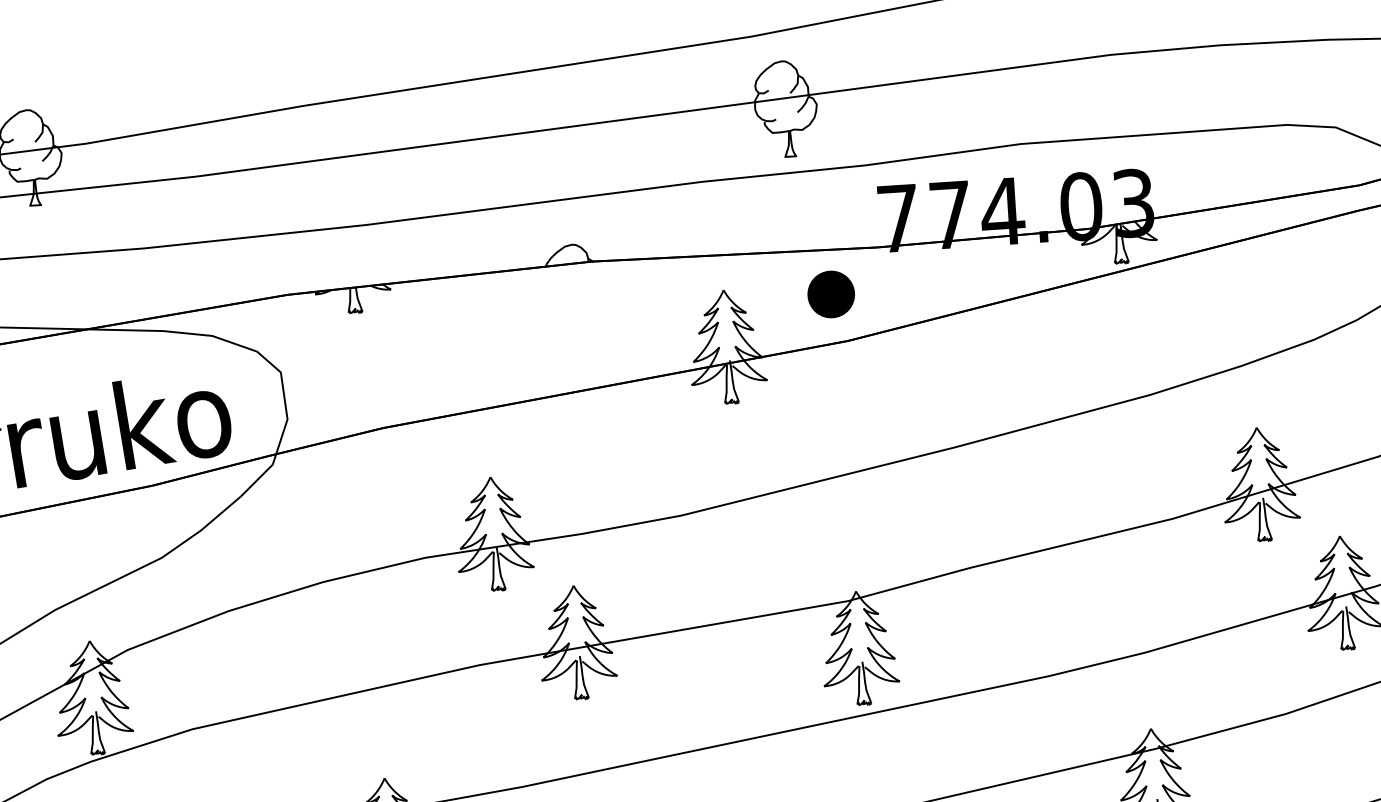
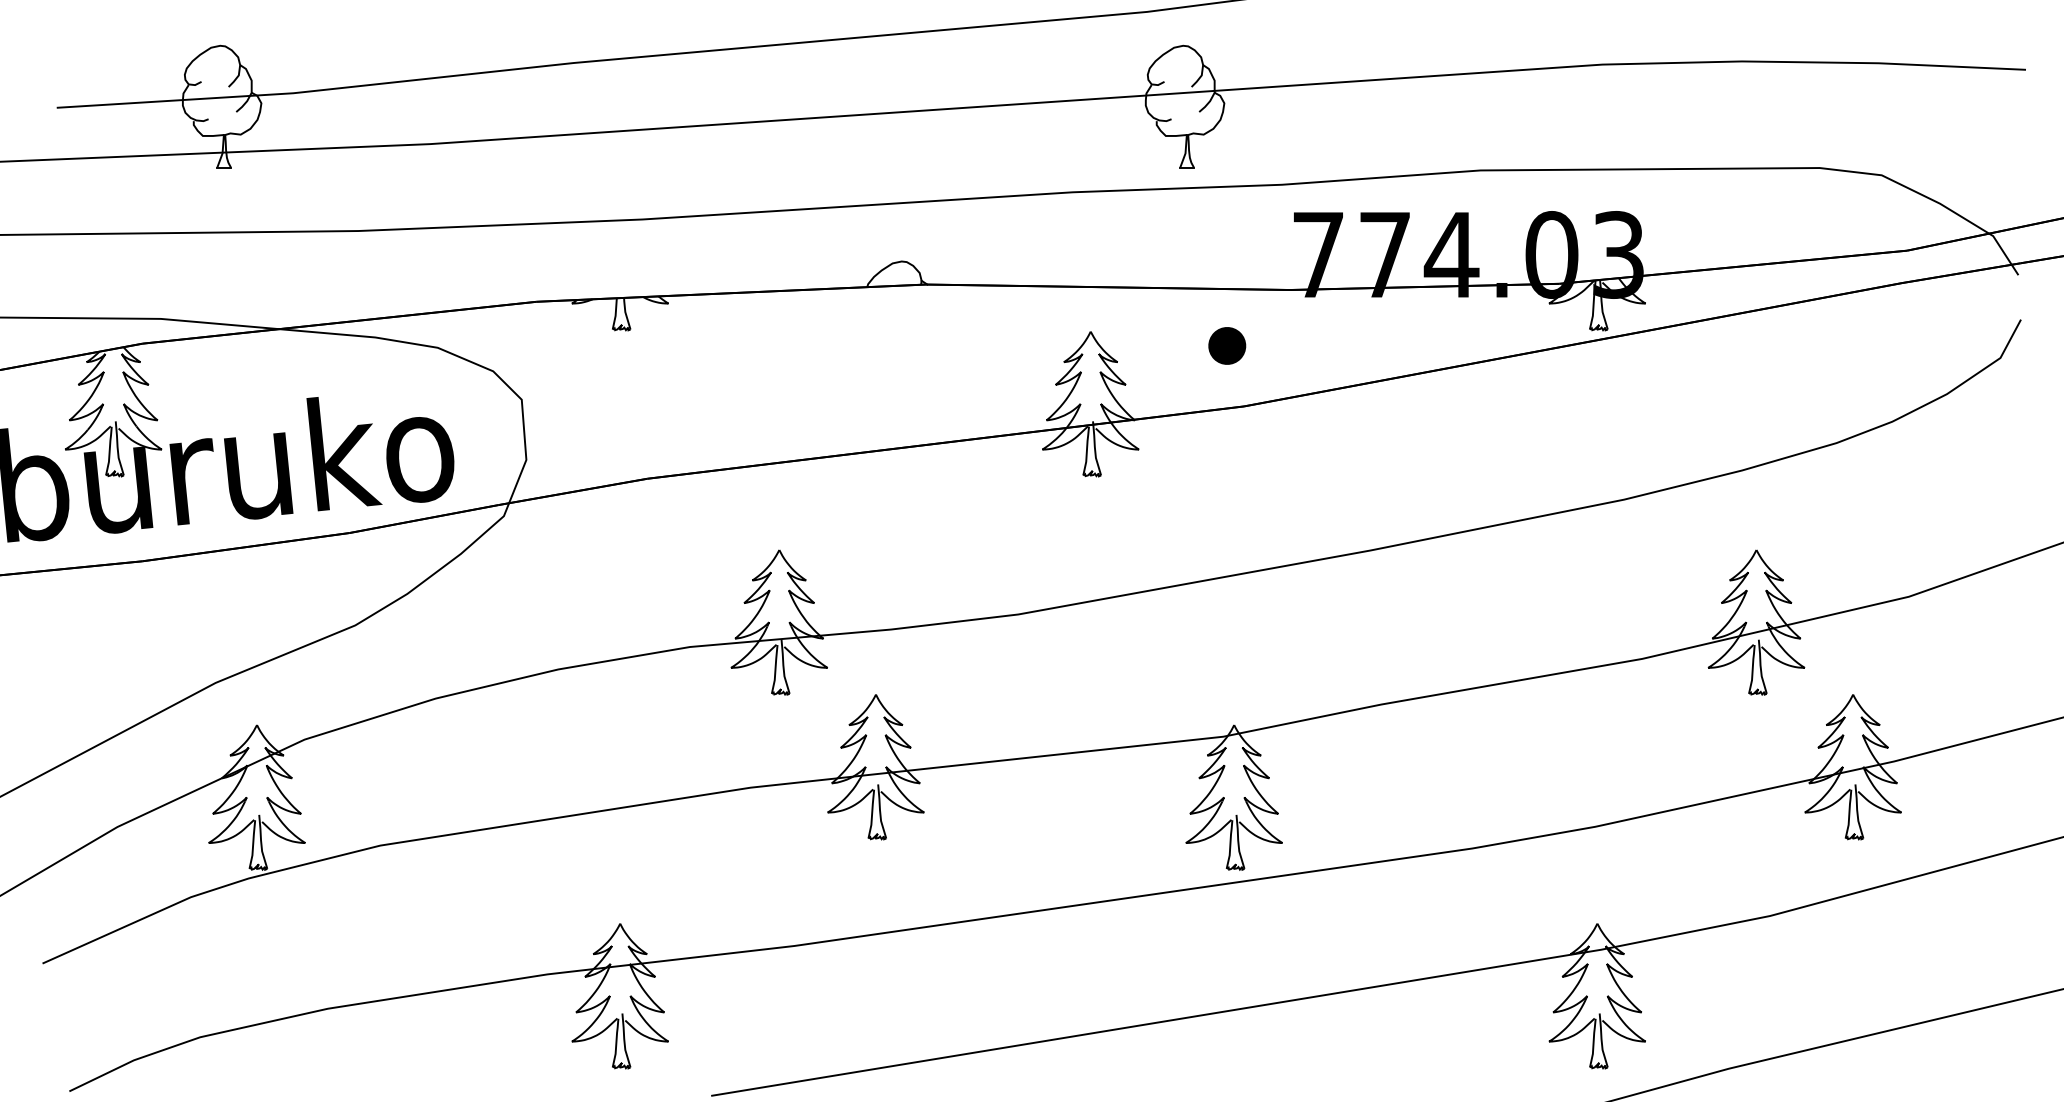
part: (831, 294) -> (1227, 345), size x0.62

